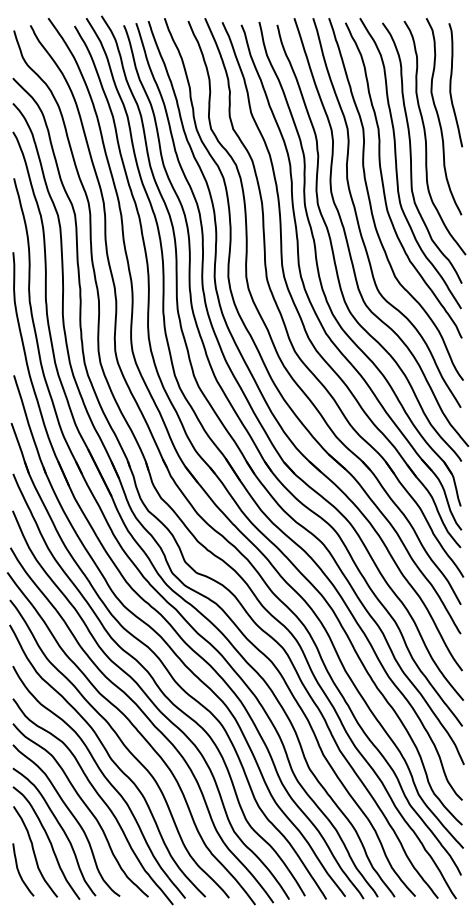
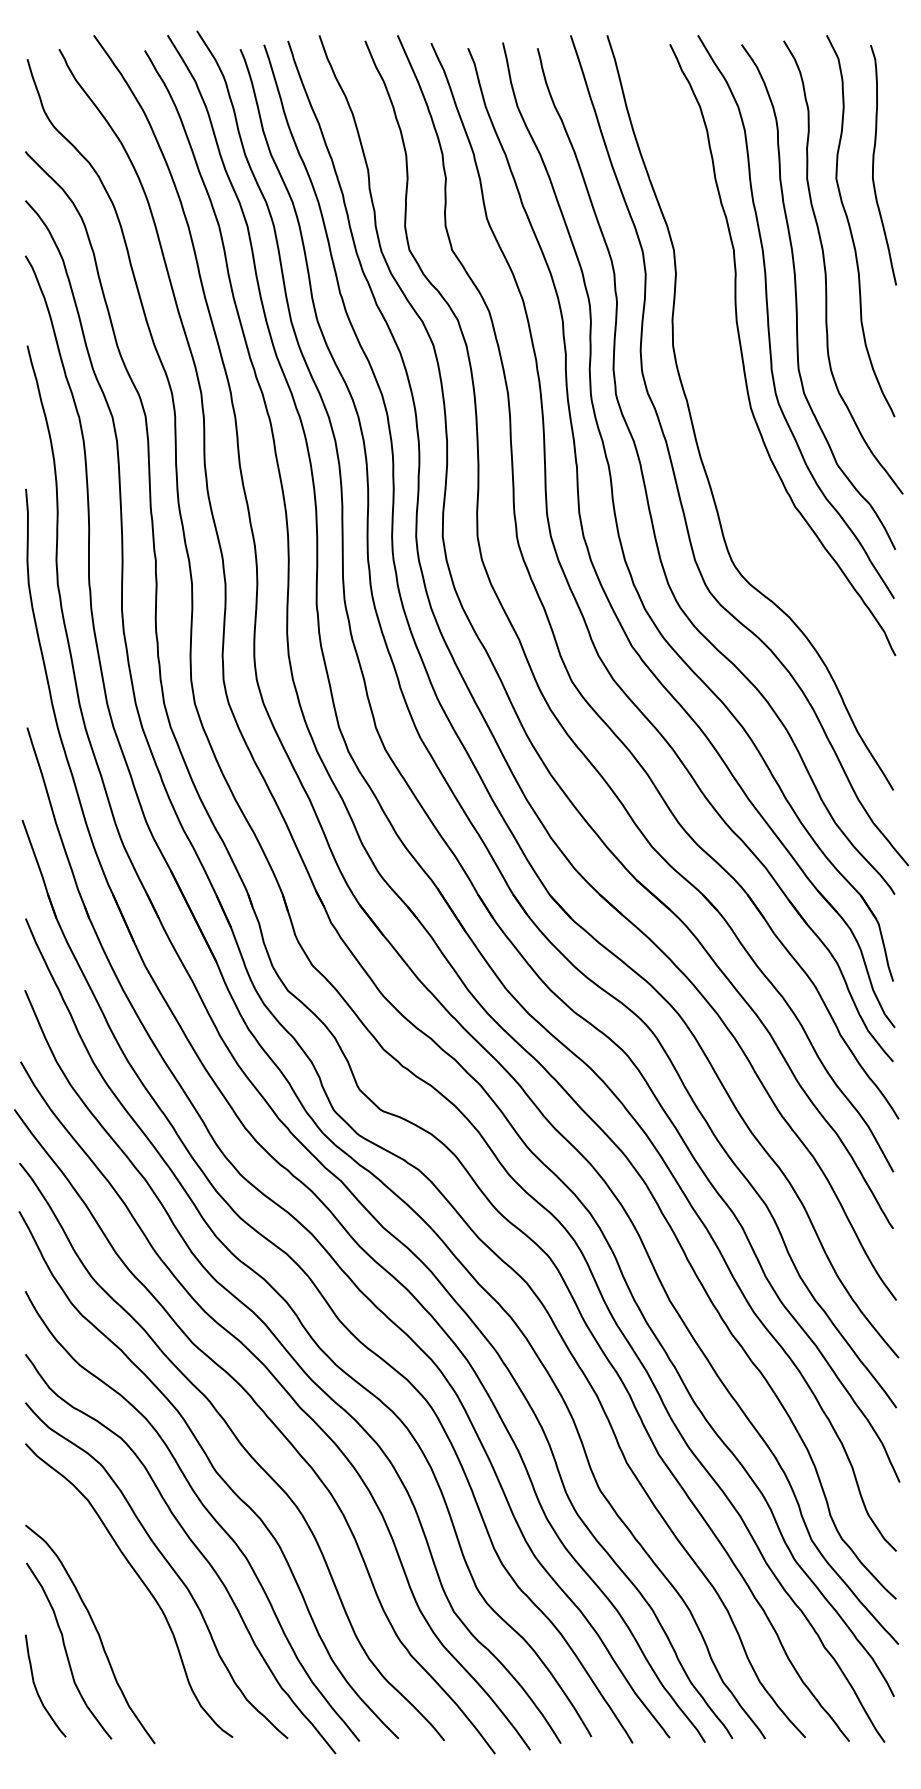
curve: (371, 203) -> (720, 394), removed
curve: (59, 826) -> (115, 1601), removed

